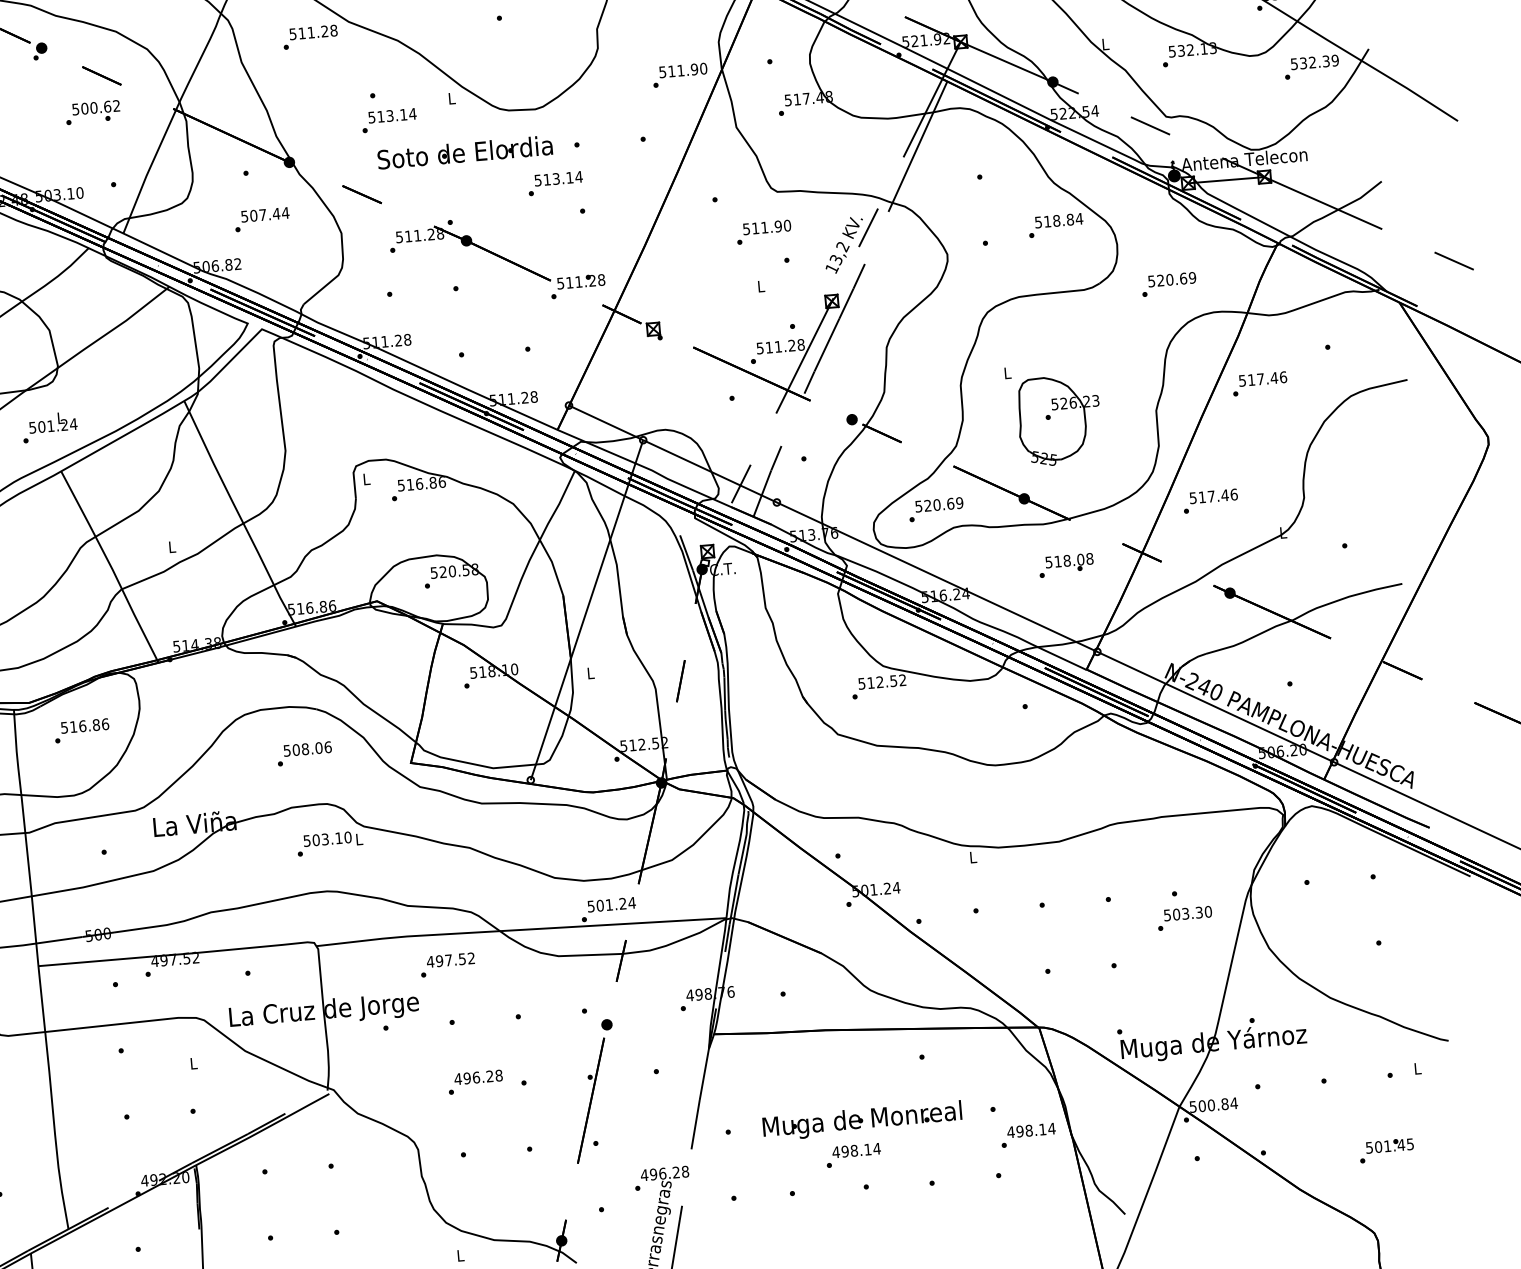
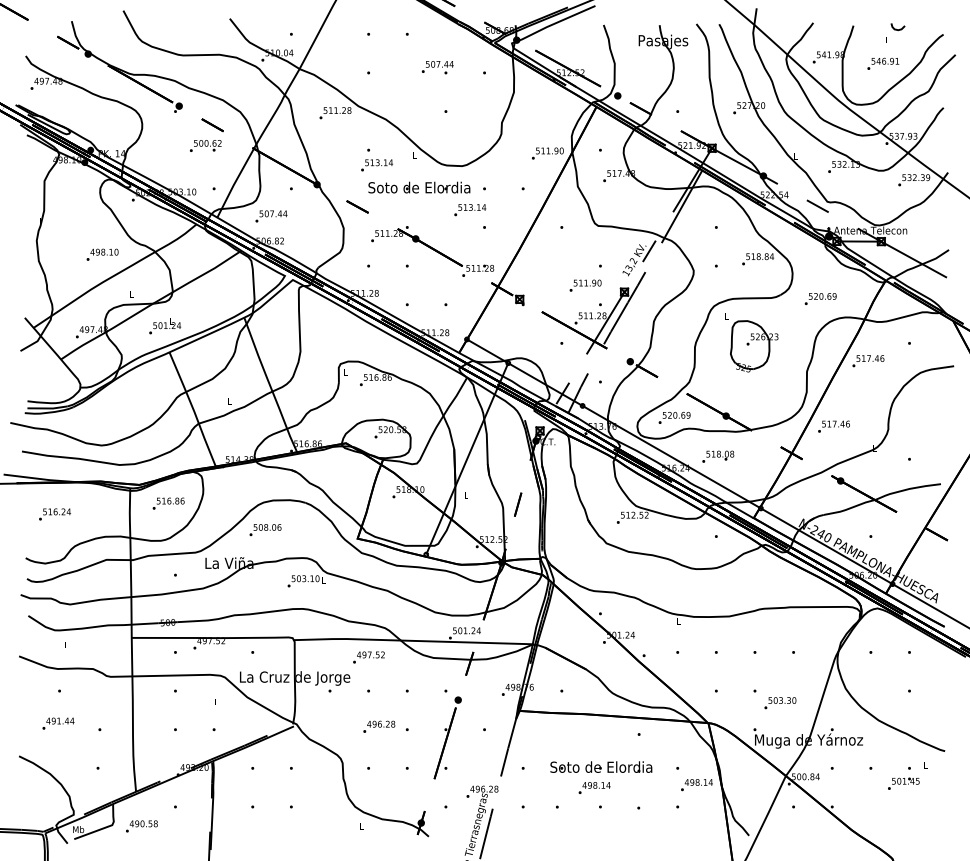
text: (262, 219) -> (271, 216), moved
text: (763, 231) -> (585, 285), moved
part: (1053, 414) -> (751, 342), moved
text: (1066, 564) -> (718, 456), moved
text: (304, 754) -> (265, 530), moved
text: (1185, 918) -> (780, 703), moved
text: (862, 1120) -> (601, 768), Muga de Monreal -> Soto de Elordia
text: (1386, 1150) -> (903, 783), moved

